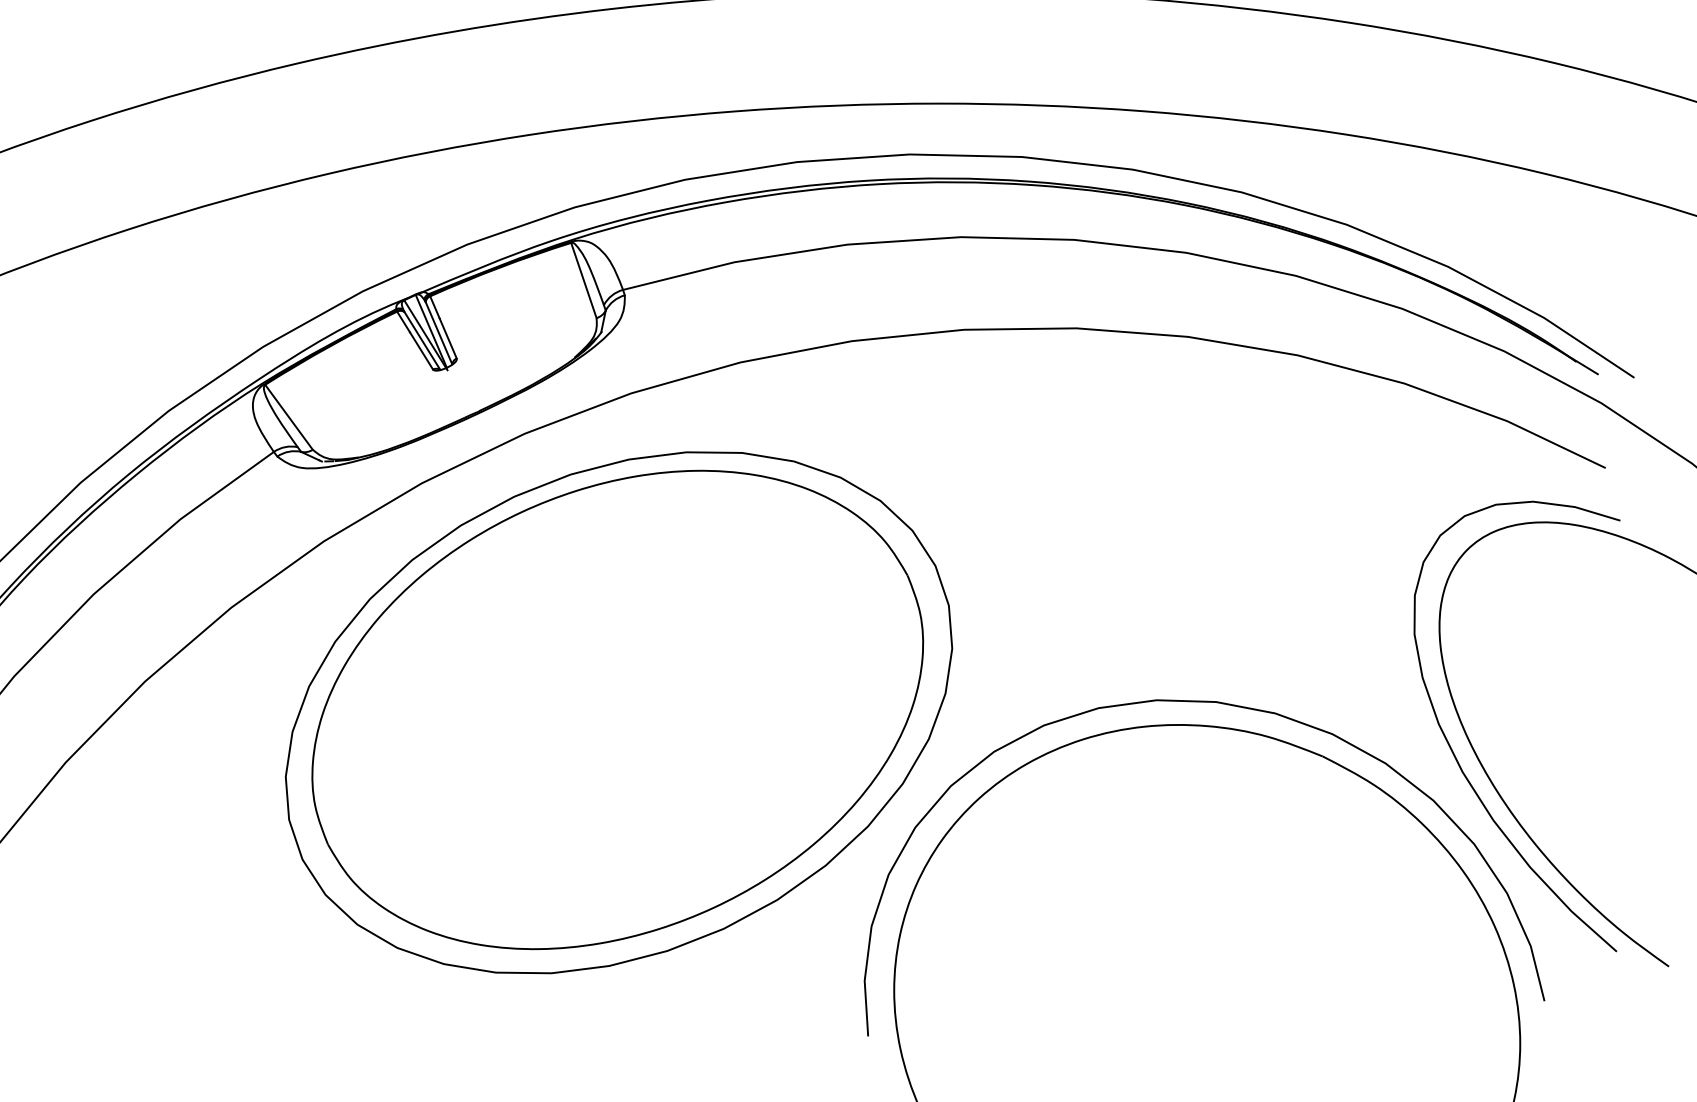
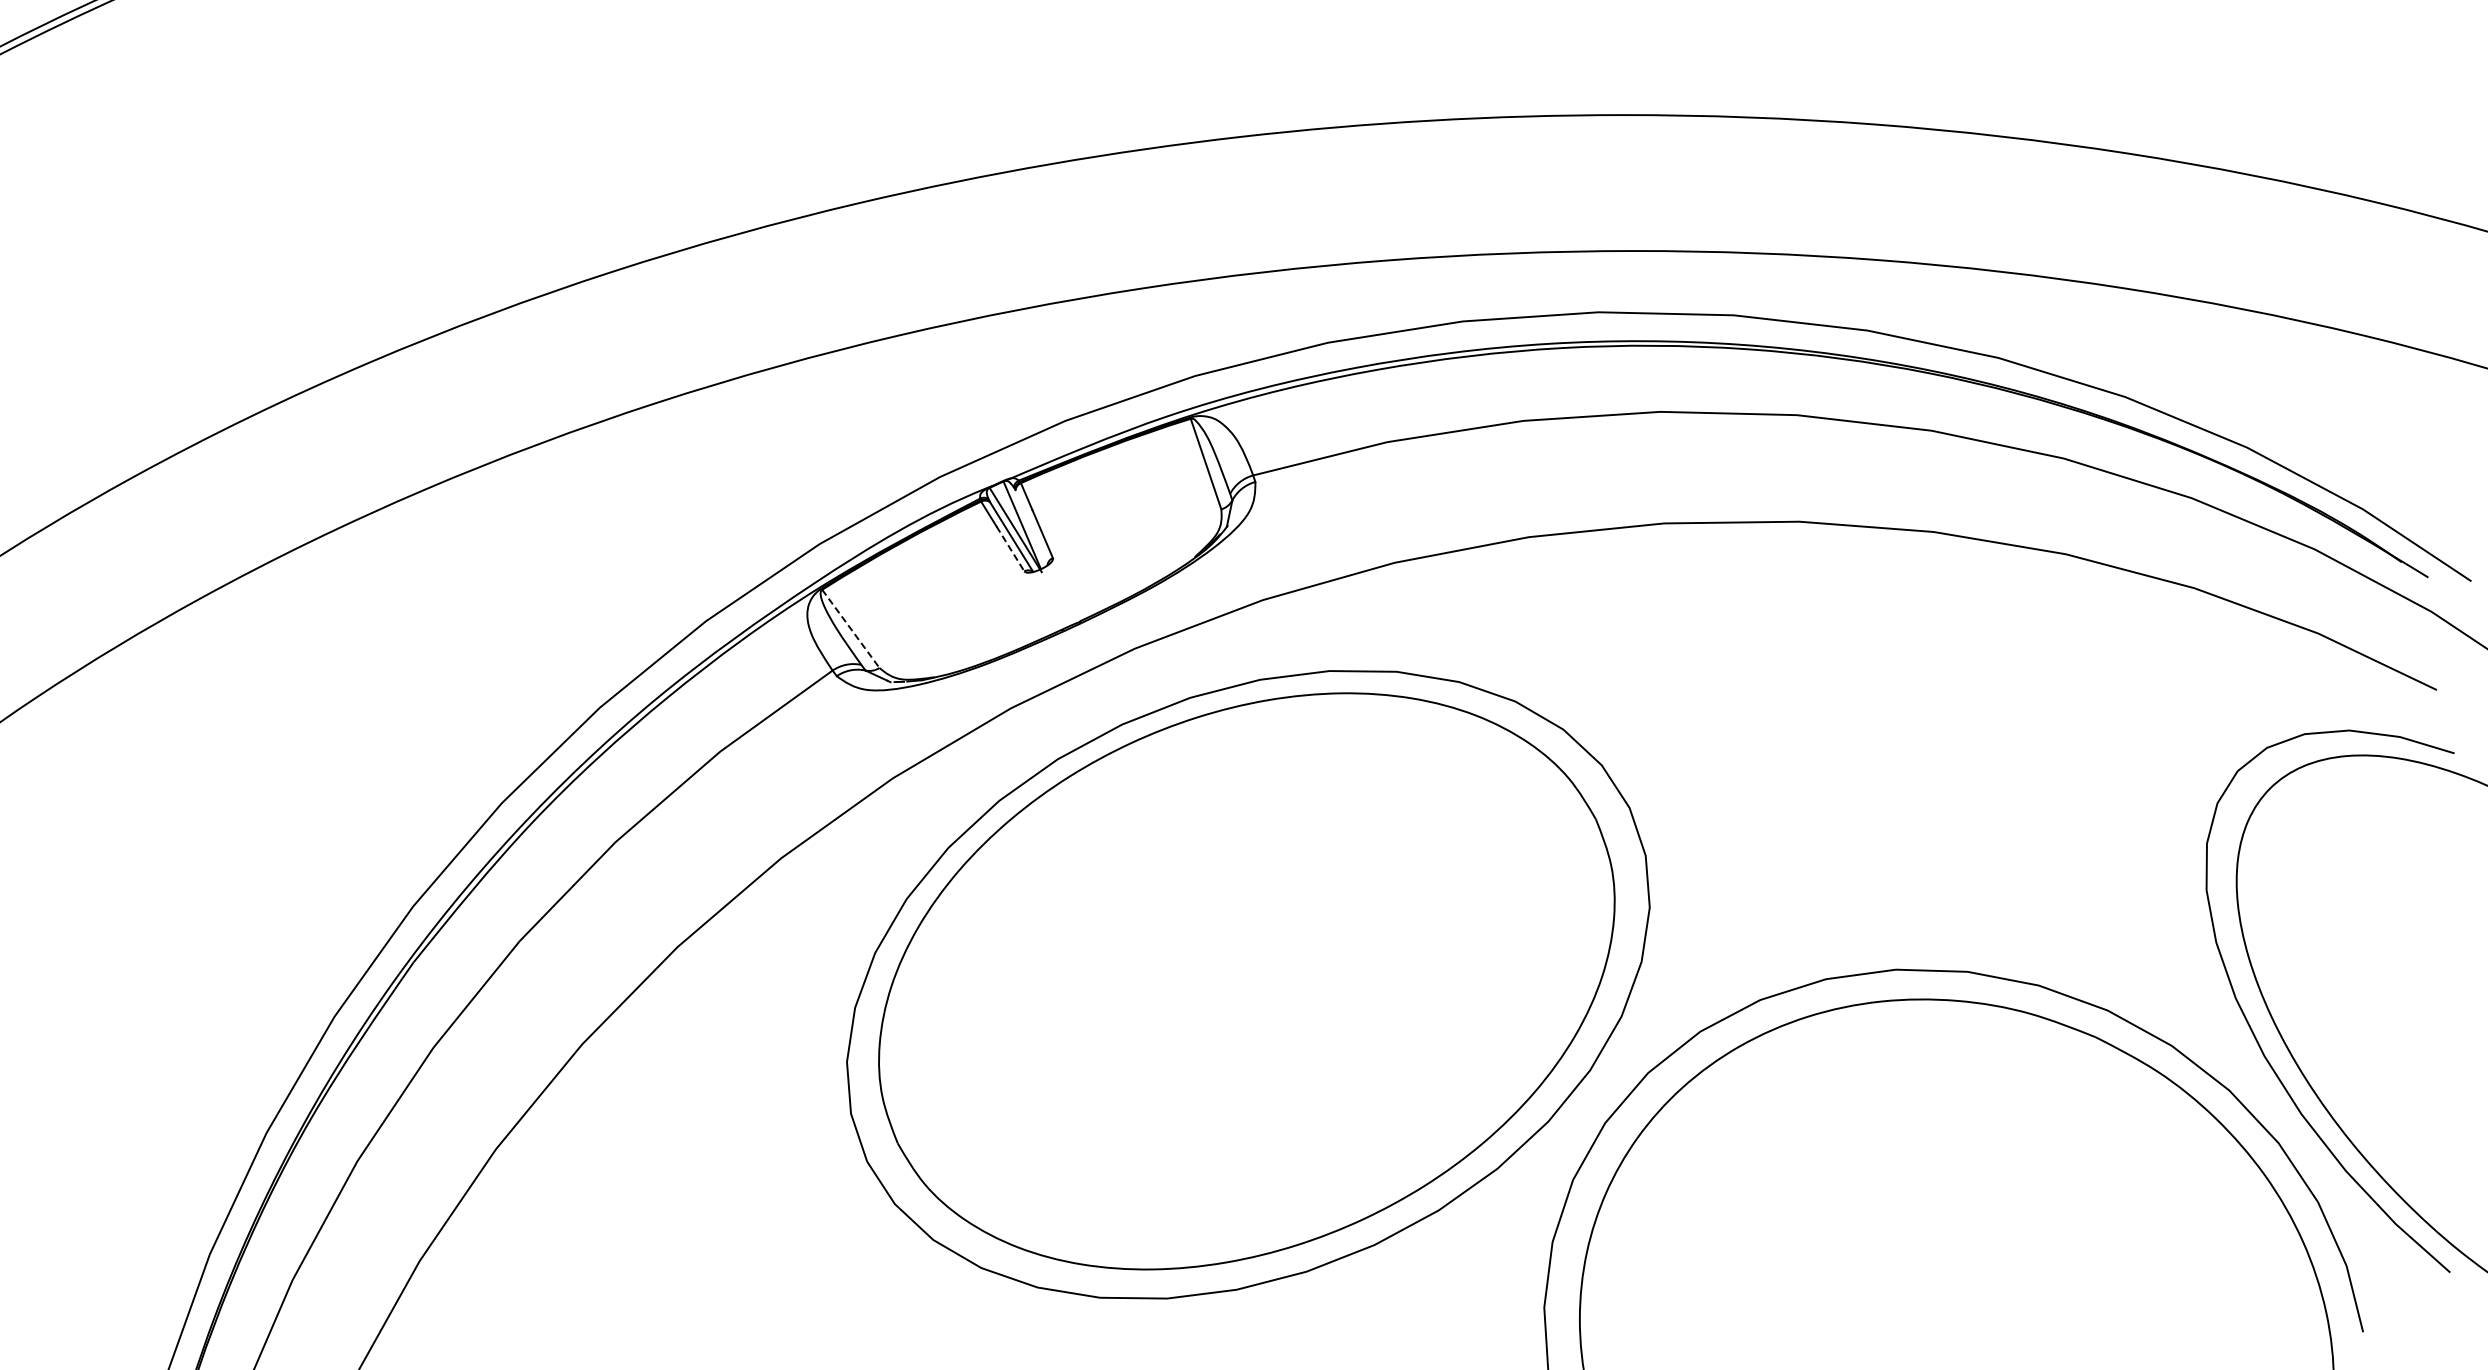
line: (438, 333) -> (1031, 527), removed
line: (421, 351) -> (1010, 549), solid -> dashed
line: (289, 417) -> (851, 629), solid -> dashed

